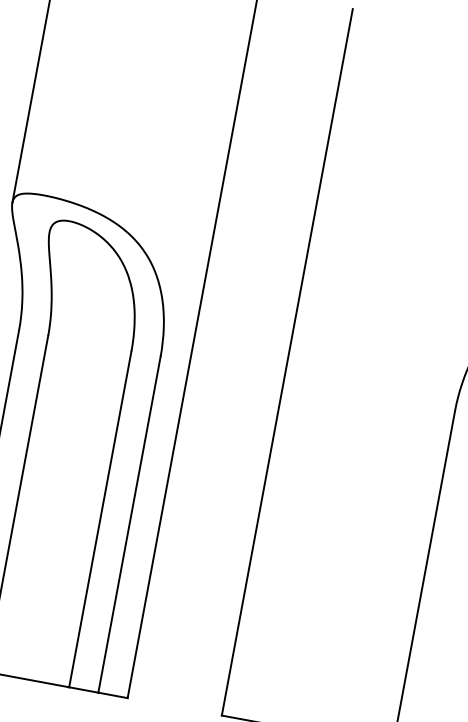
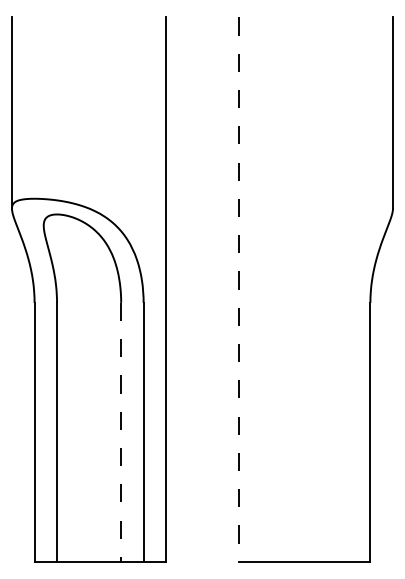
line: (286, 362) -> (238, 289), solid -> dashed
line: (100, 519) -> (121, 432), solid -> dashed

